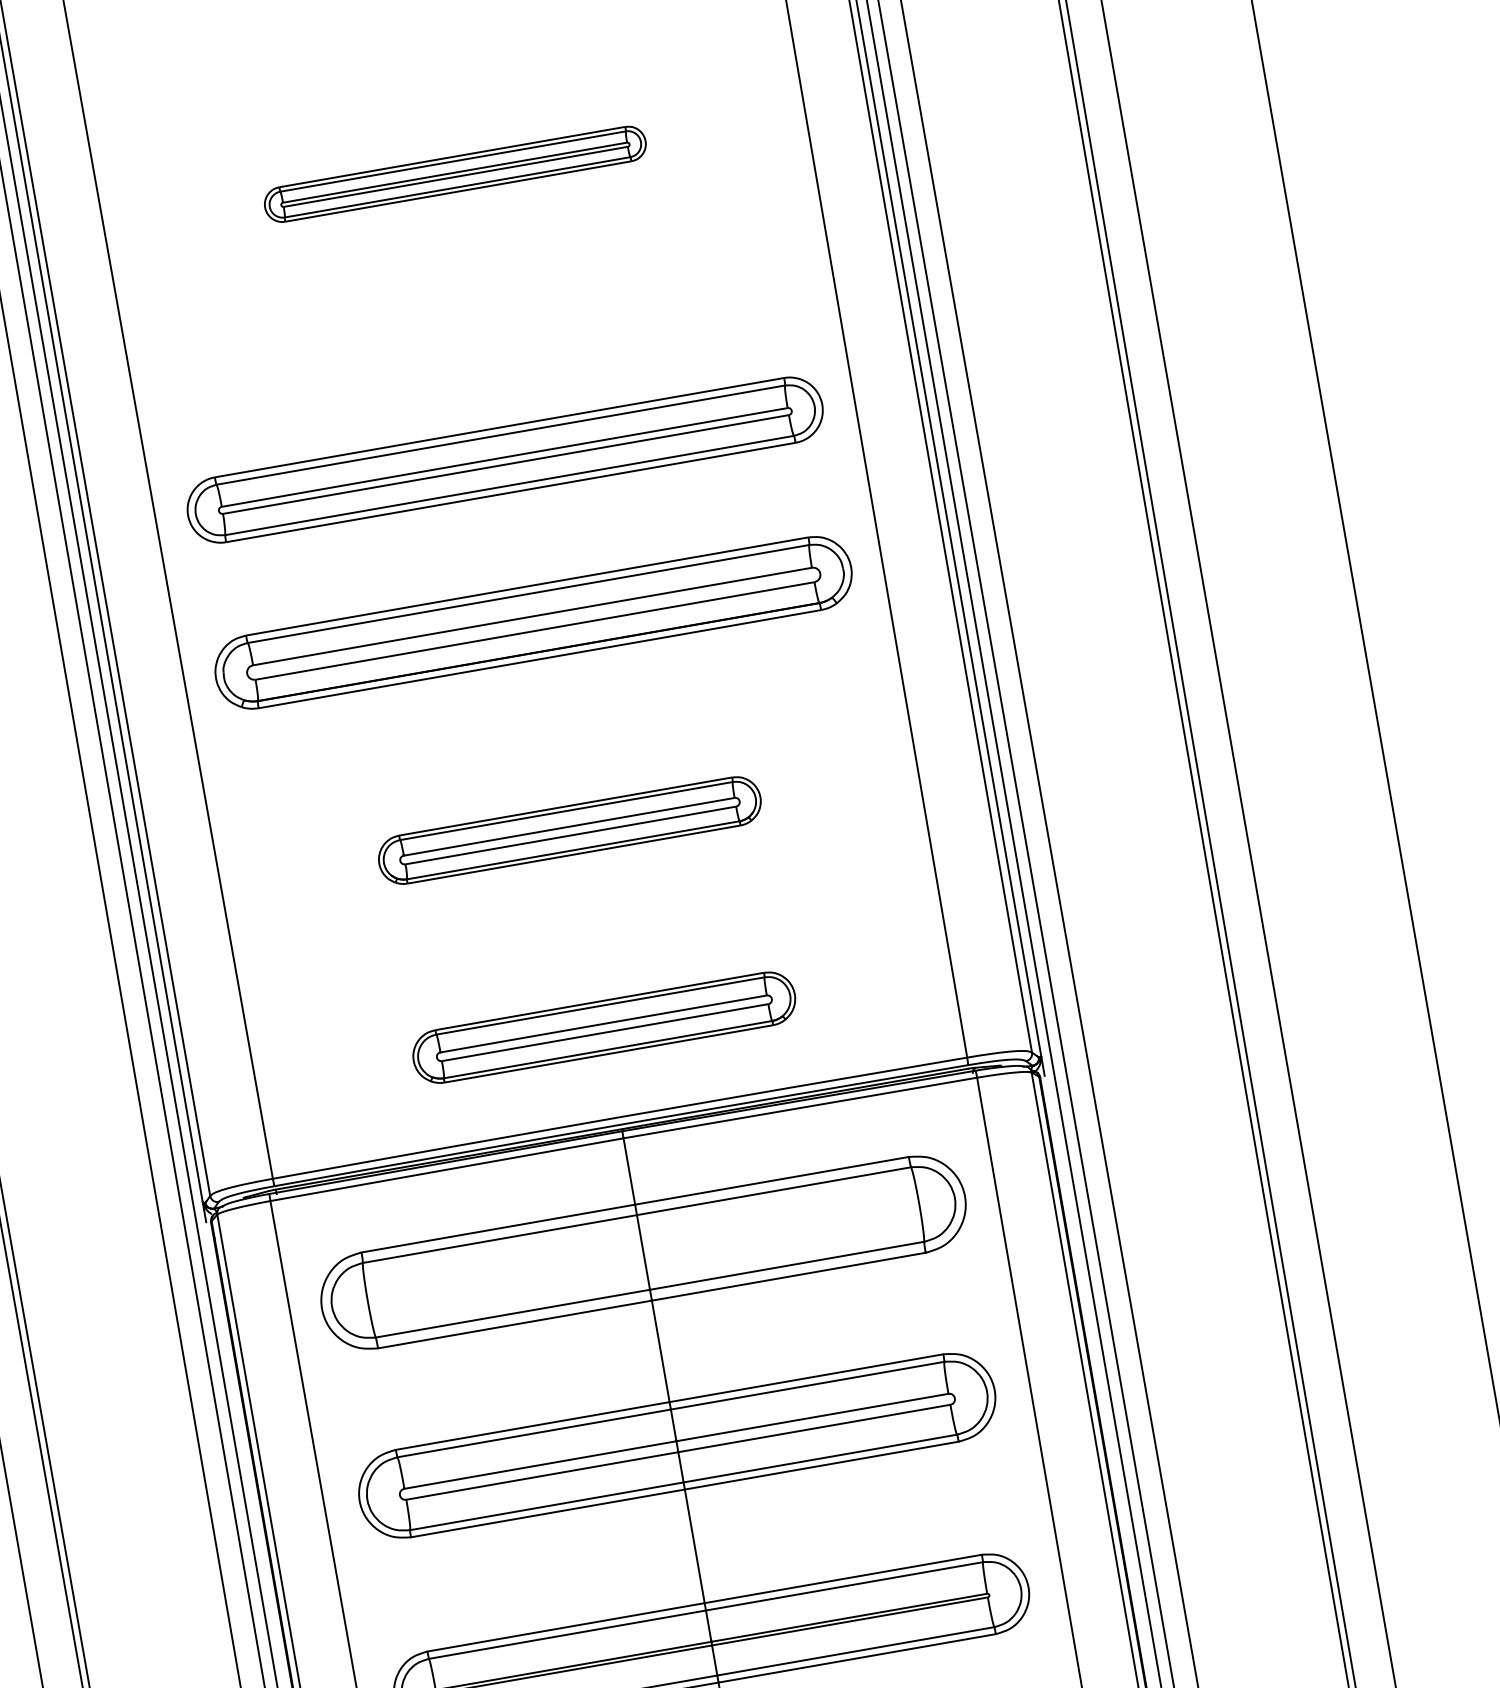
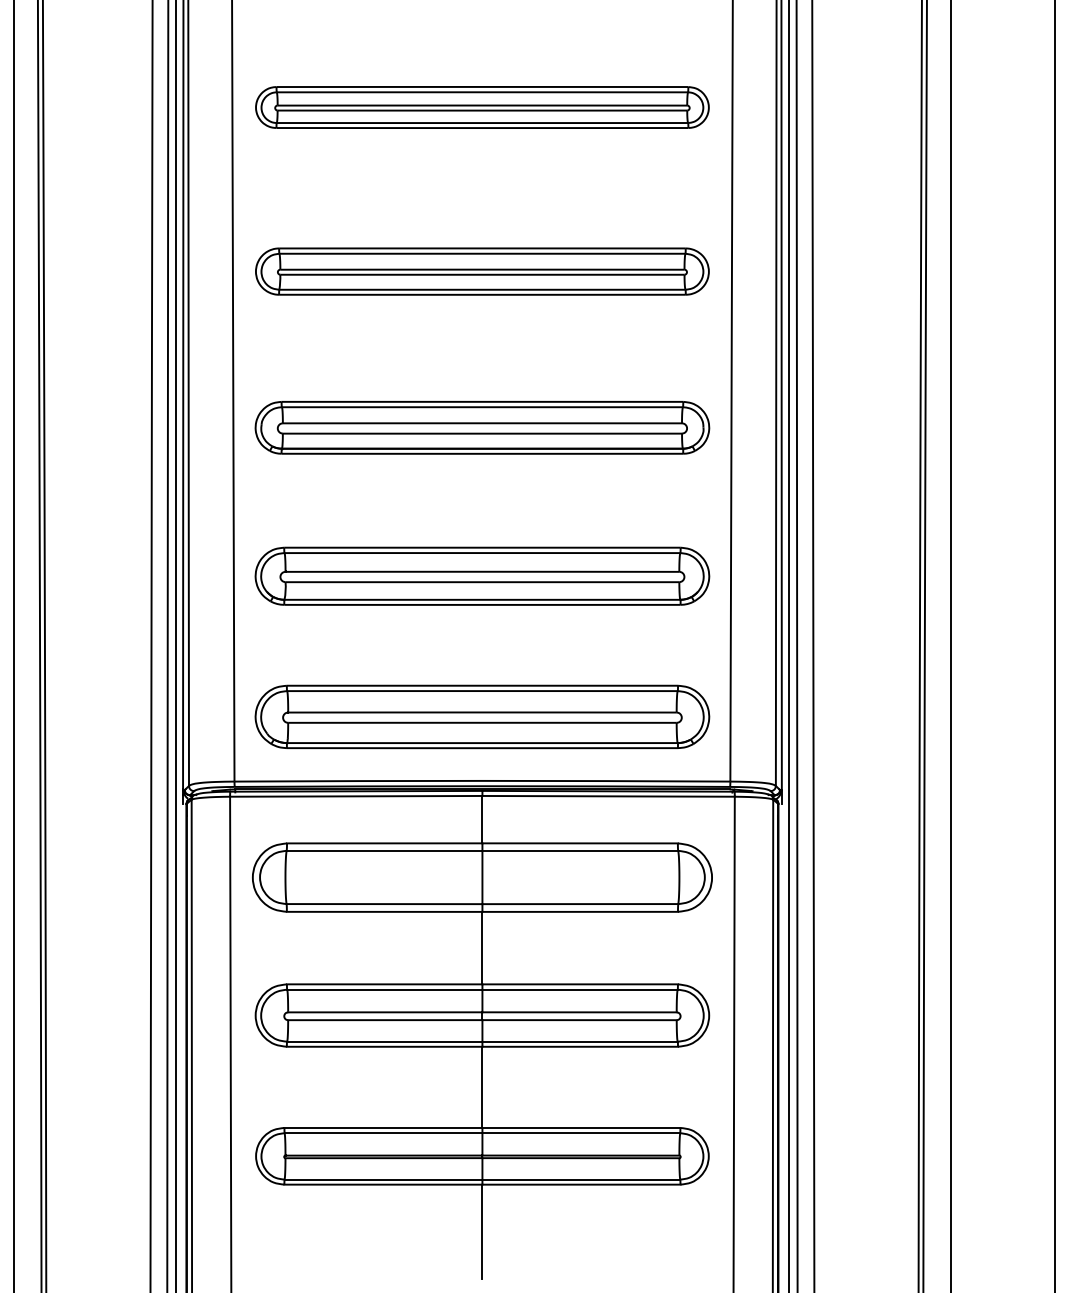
part: (455, 174) -> (482, 107), size x1.67
part: (505, 459) -> (482, 271), moved
part: (569, 829) -> (482, 575), size x1.67
part: (604, 1027) -> (482, 716), size x1.67

